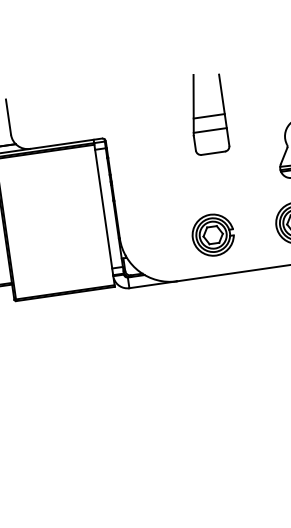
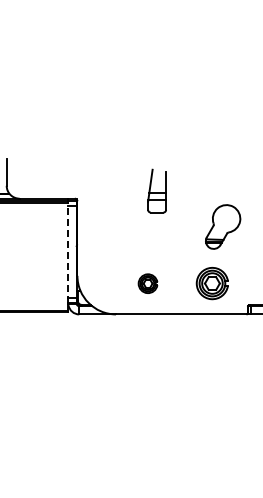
part: (206, 112) -> (156, 190), size x0.7
line: (103, 209) -> (68, 252), solid -> dashed
part: (212, 235) -> (147, 283), size x0.6

